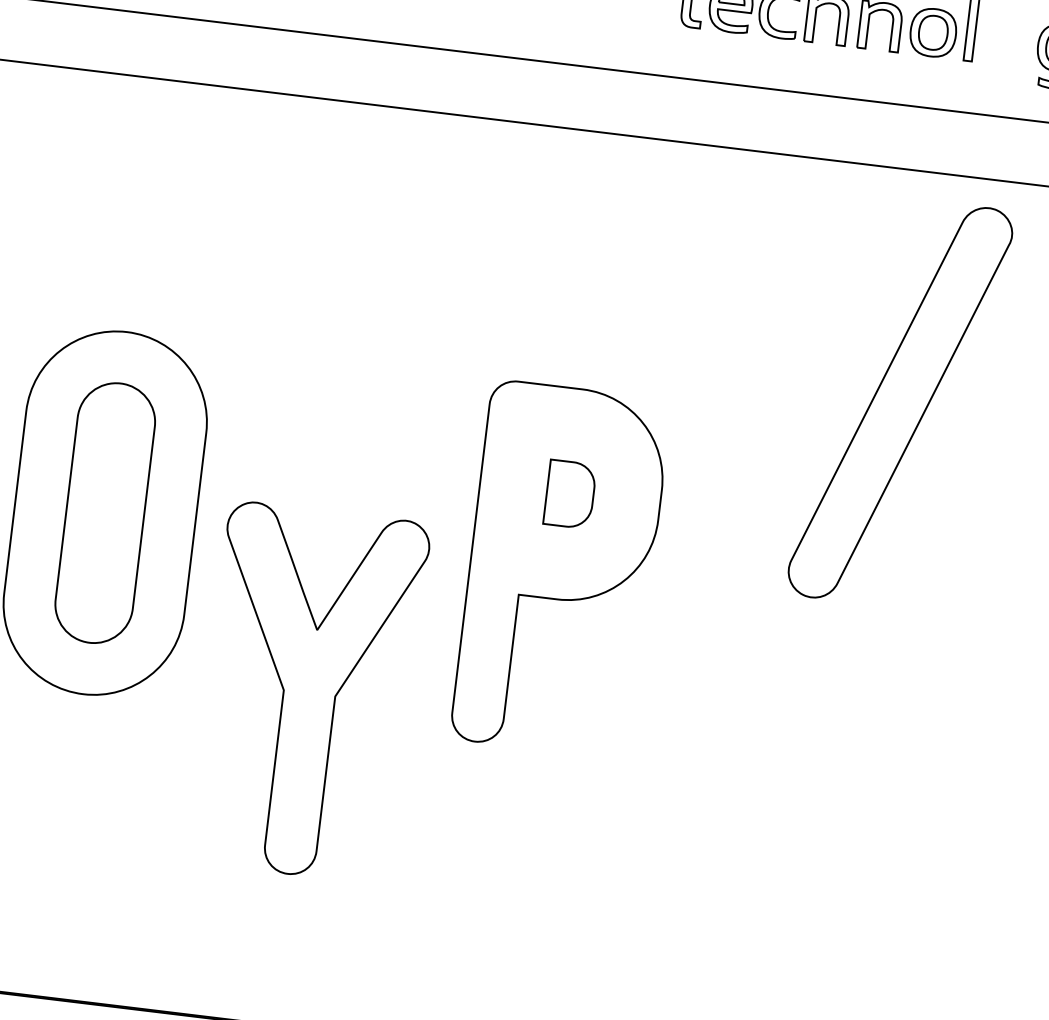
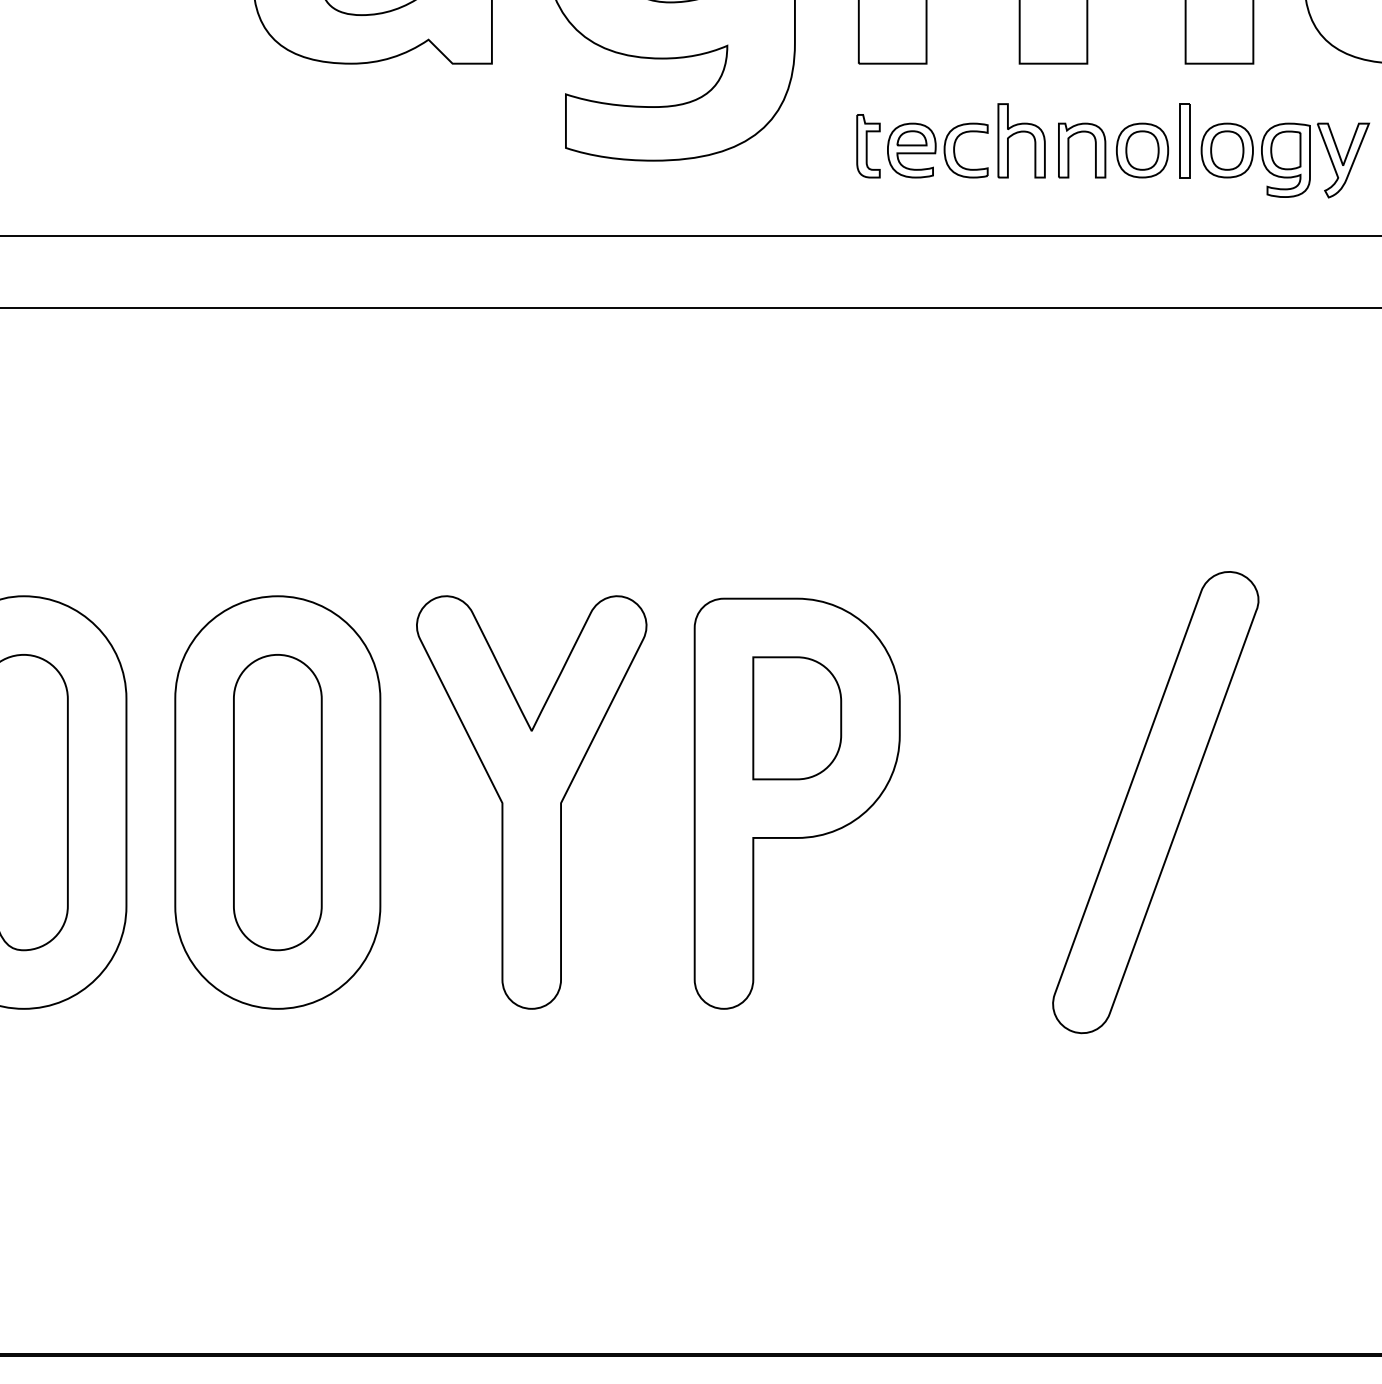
part: (1007, 41) -> (1226, 150), added
part: (900, 402) -> (1155, 802), moved
part: (570, 494) -> (797, 718), size x1.67
part: (309, 692) -> (531, 802), moved

